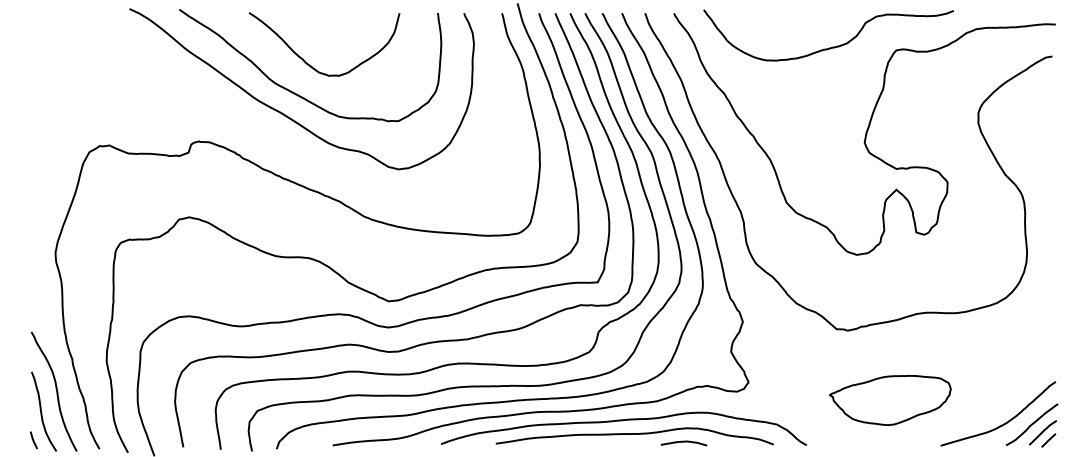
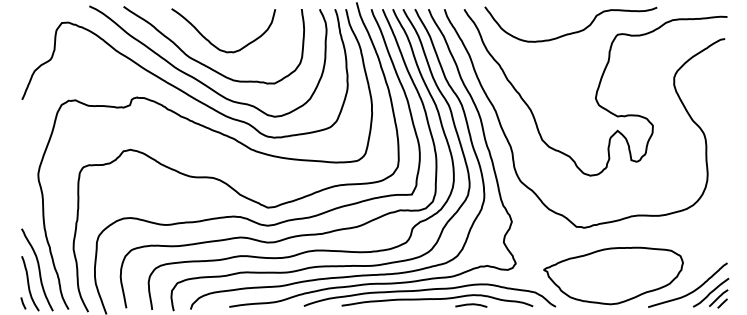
curve: (258, 126) -> (178, 87), added
part: (890, 399) -> (613, 275), size x1.67

